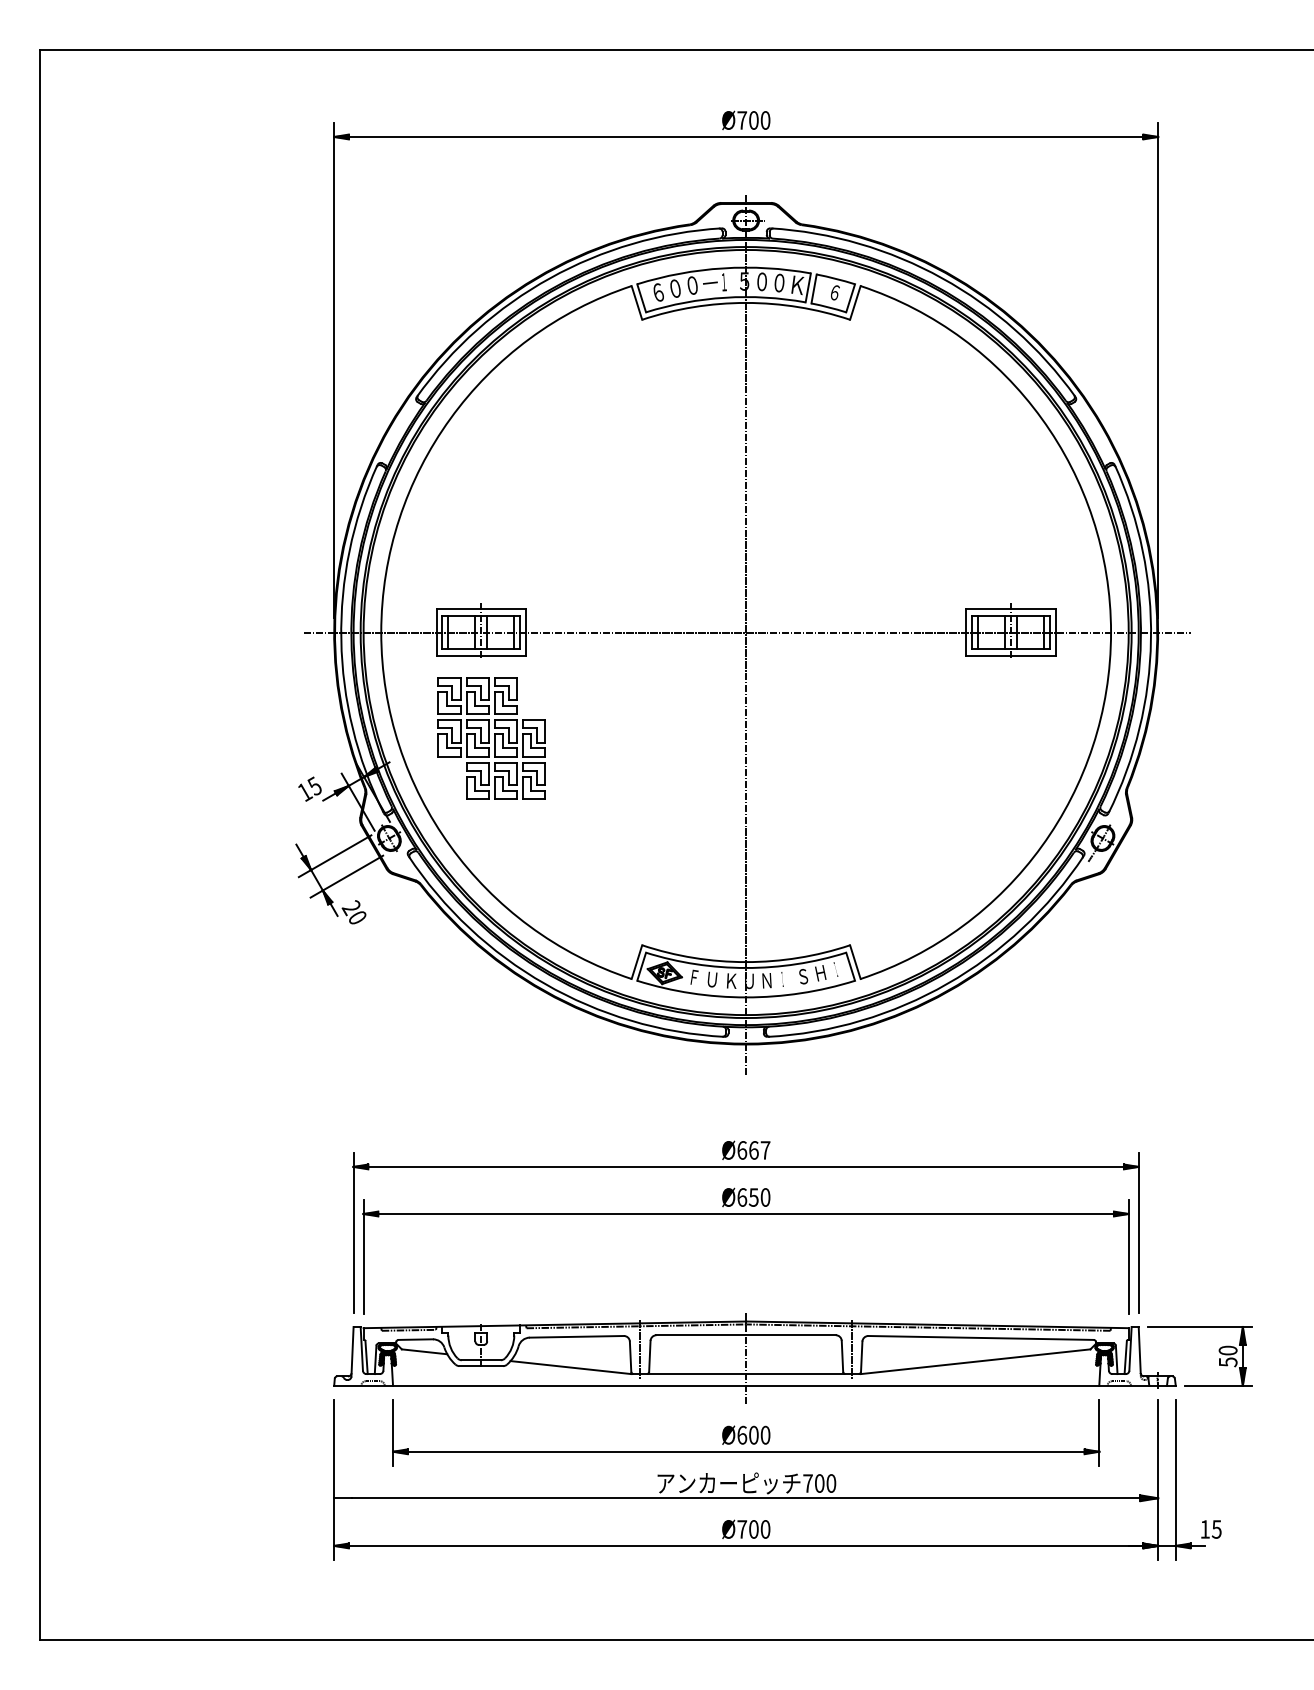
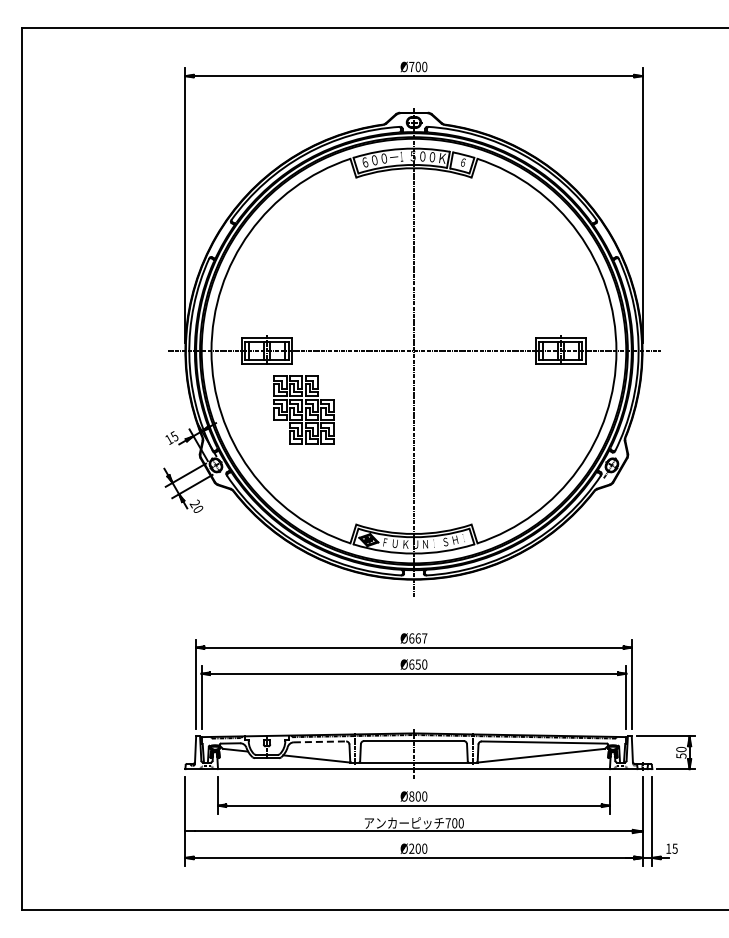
part: (491, 737) -> (303, 409), moved
line: (577, 1336) -> (320, 741), solid -> dashed
text: (741, 1435) -> (411, 796), Ø600 -> Ø800
text: (741, 1528) -> (411, 848), Ø700 -> Ø200

